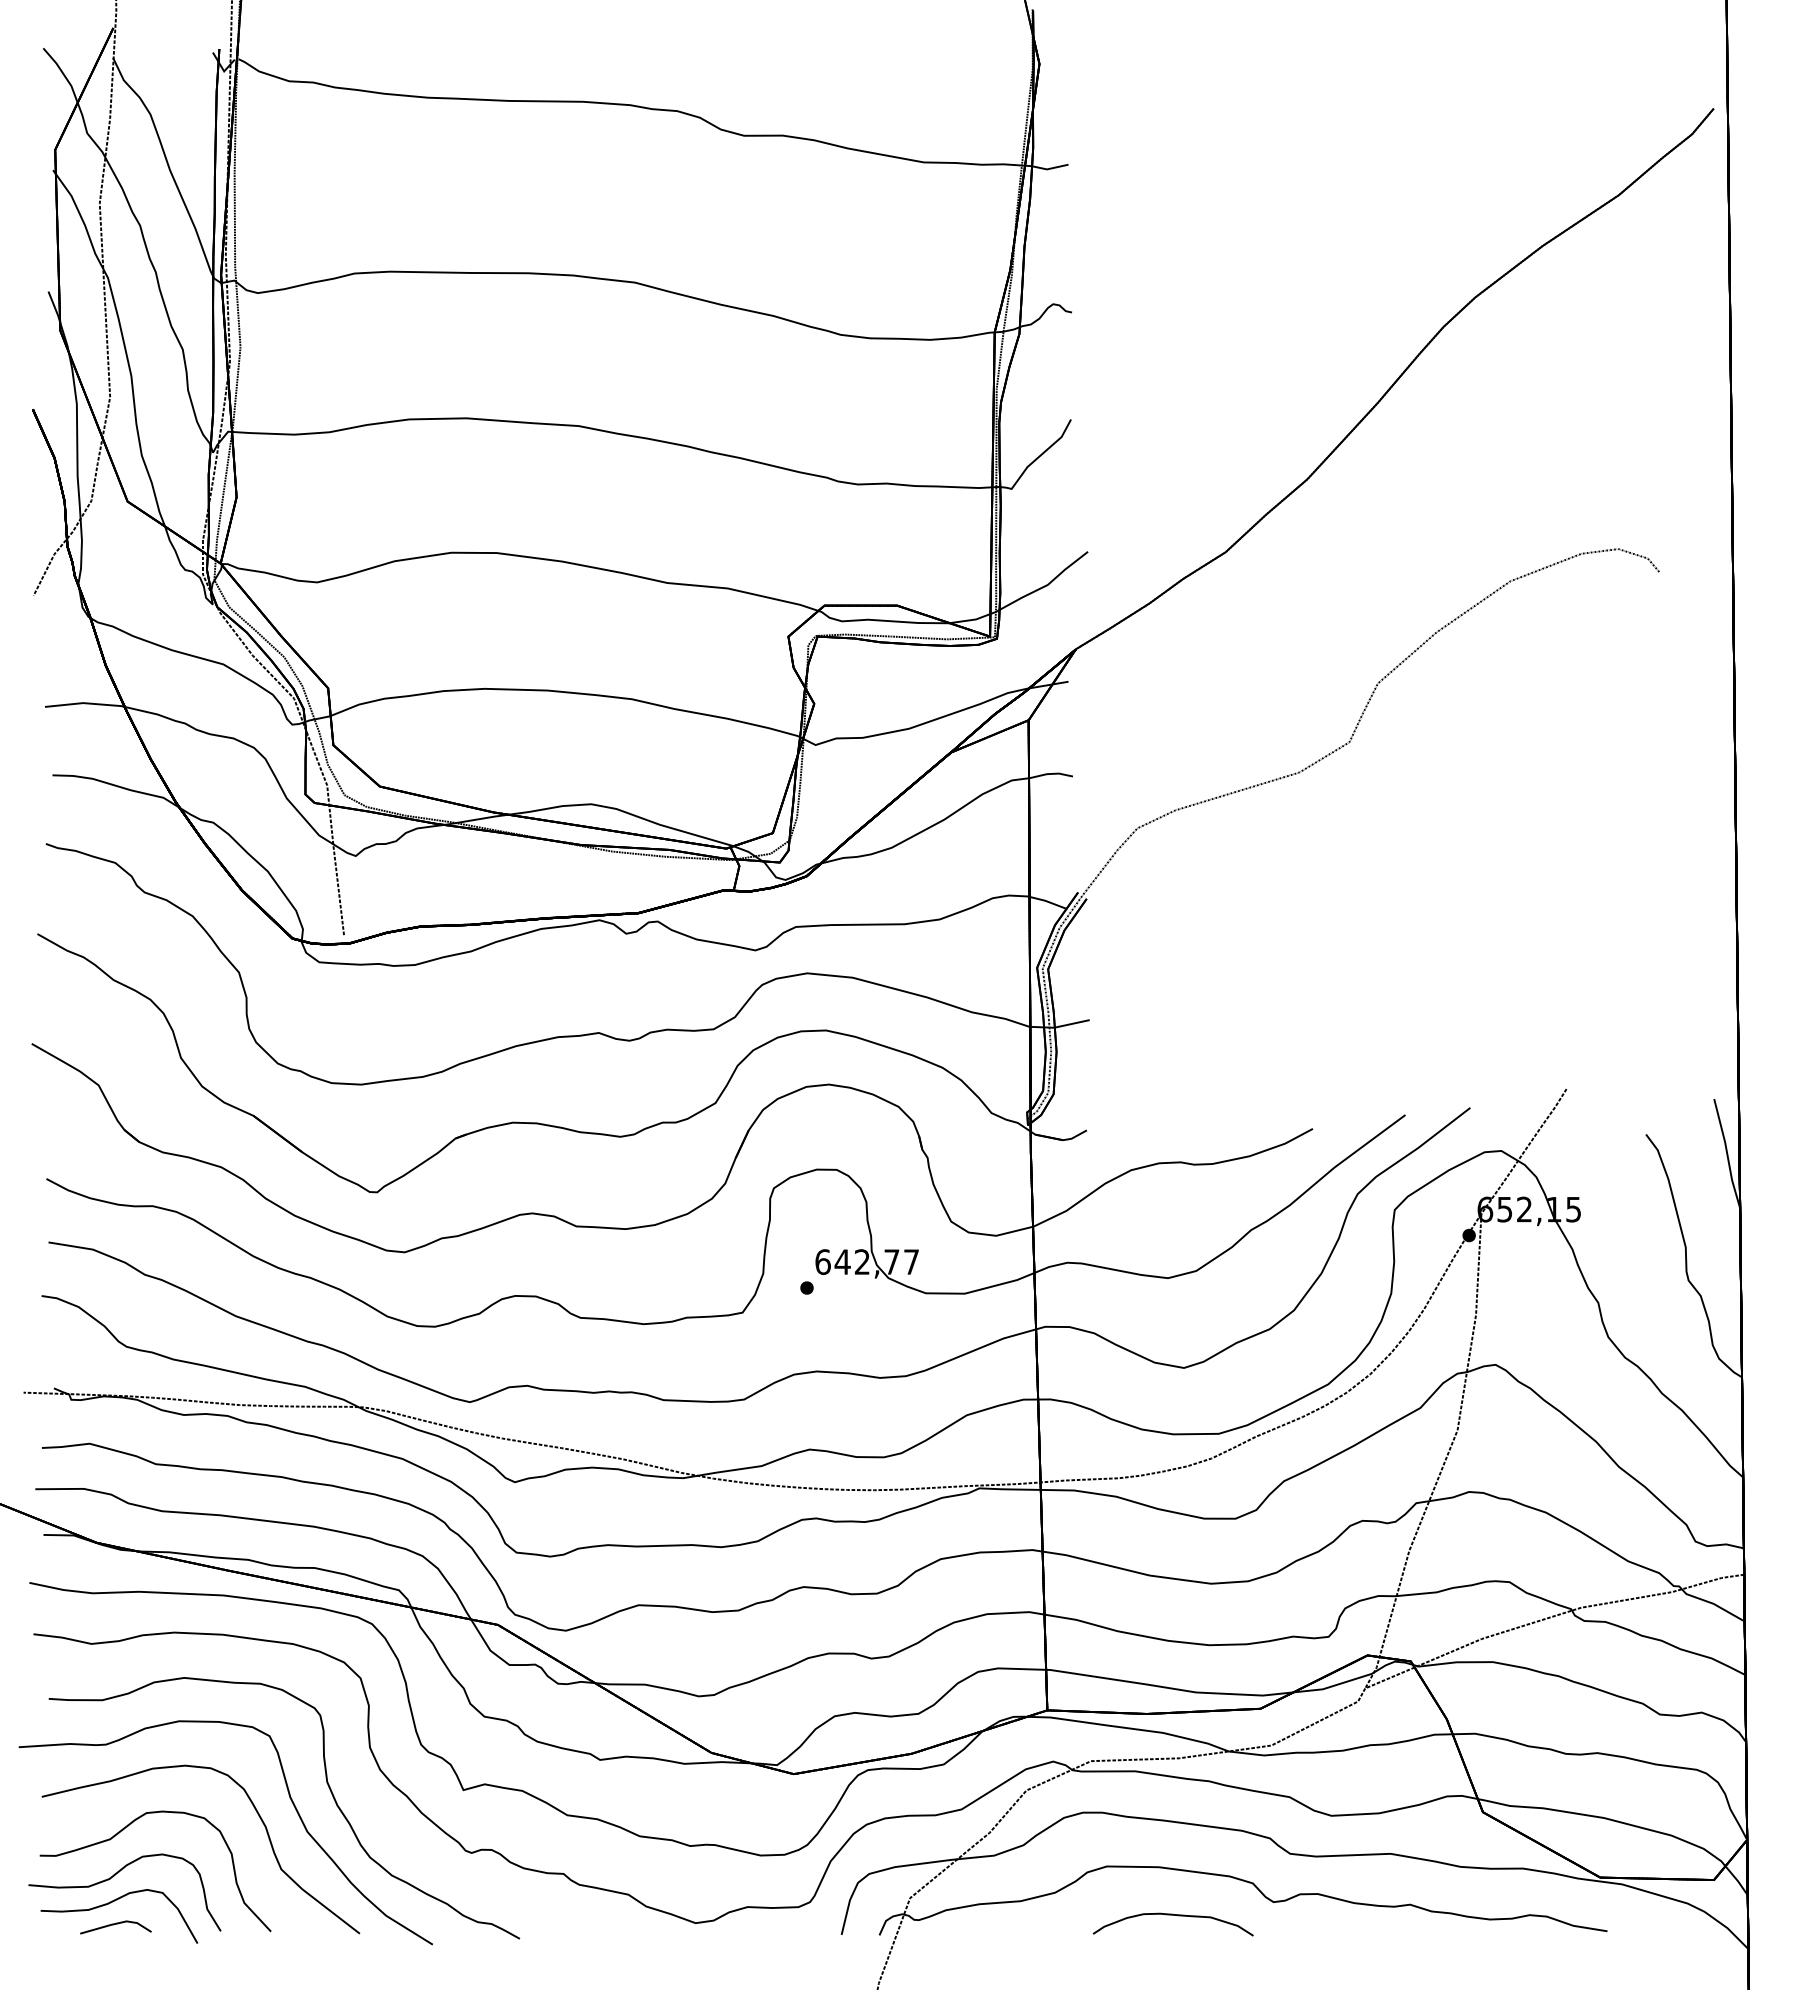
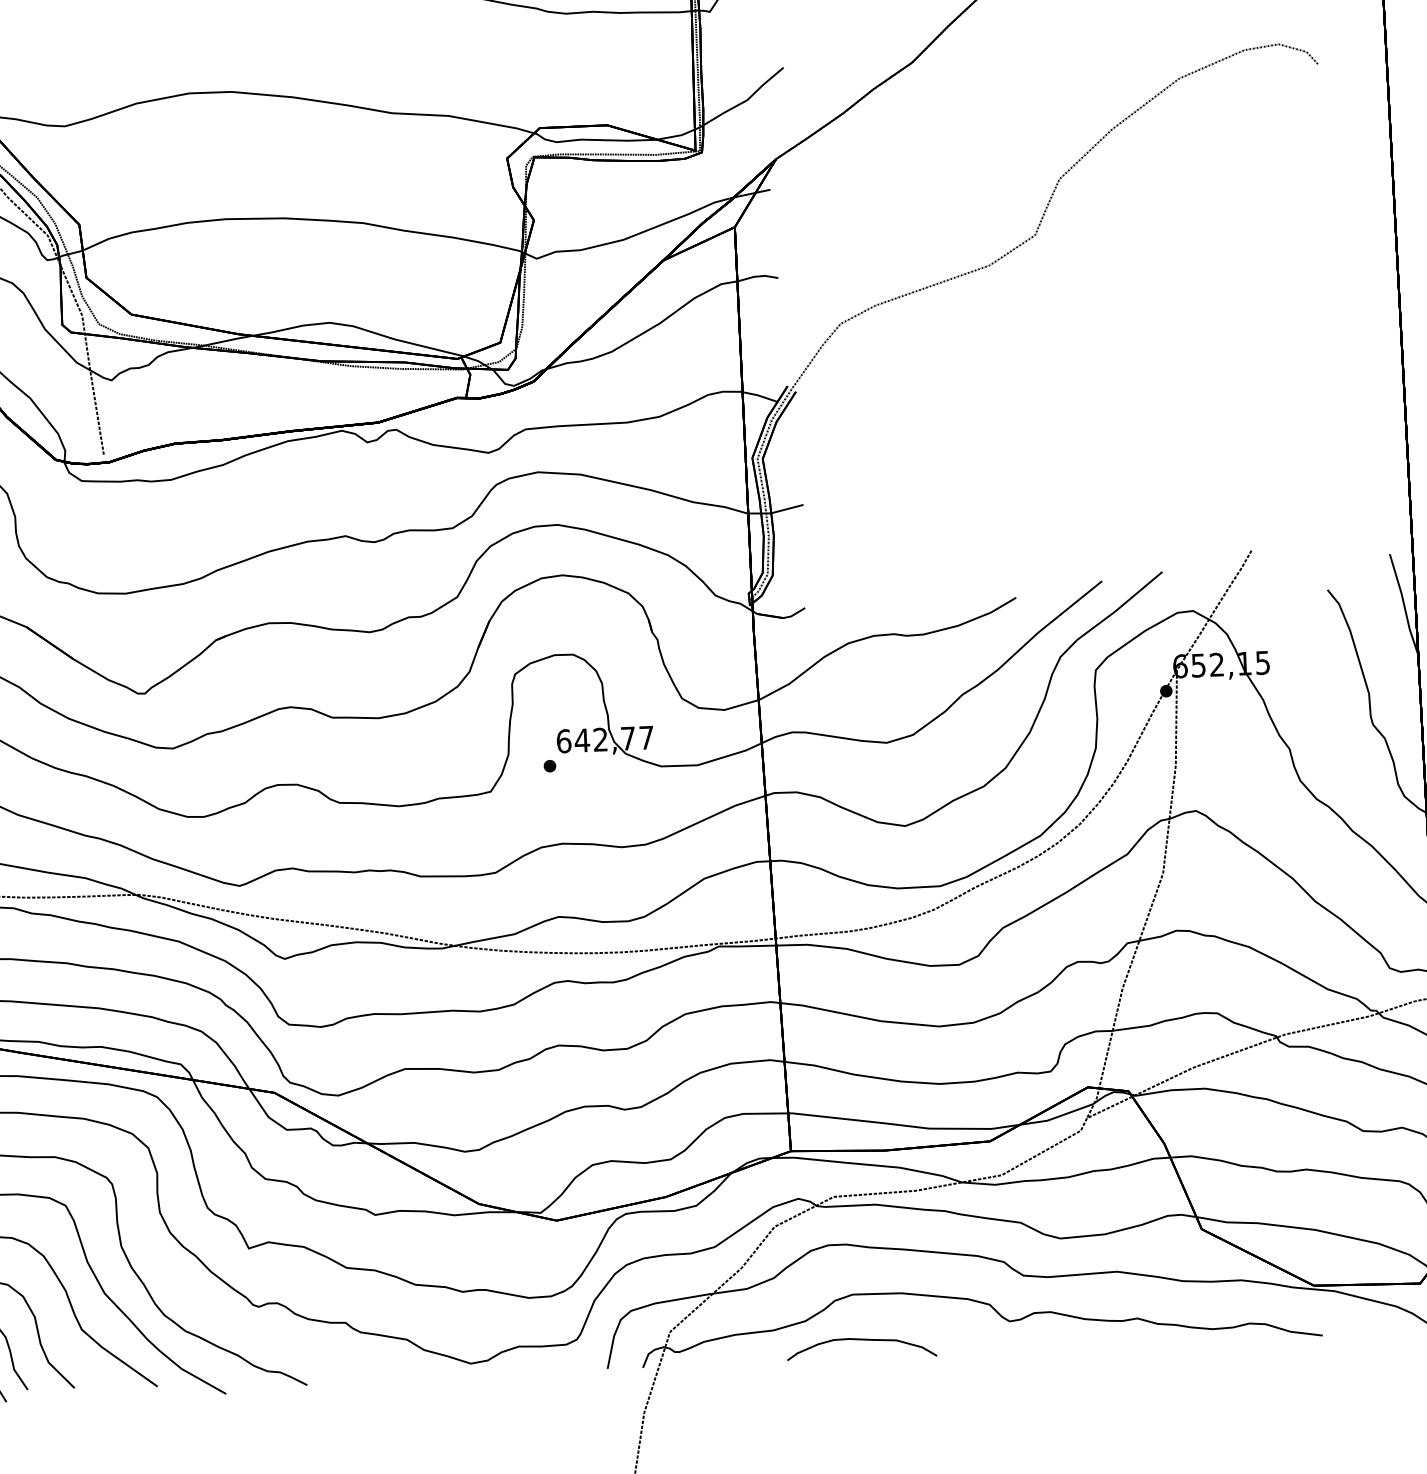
curve: (1172, 1915) -> (860, 1340), moved

